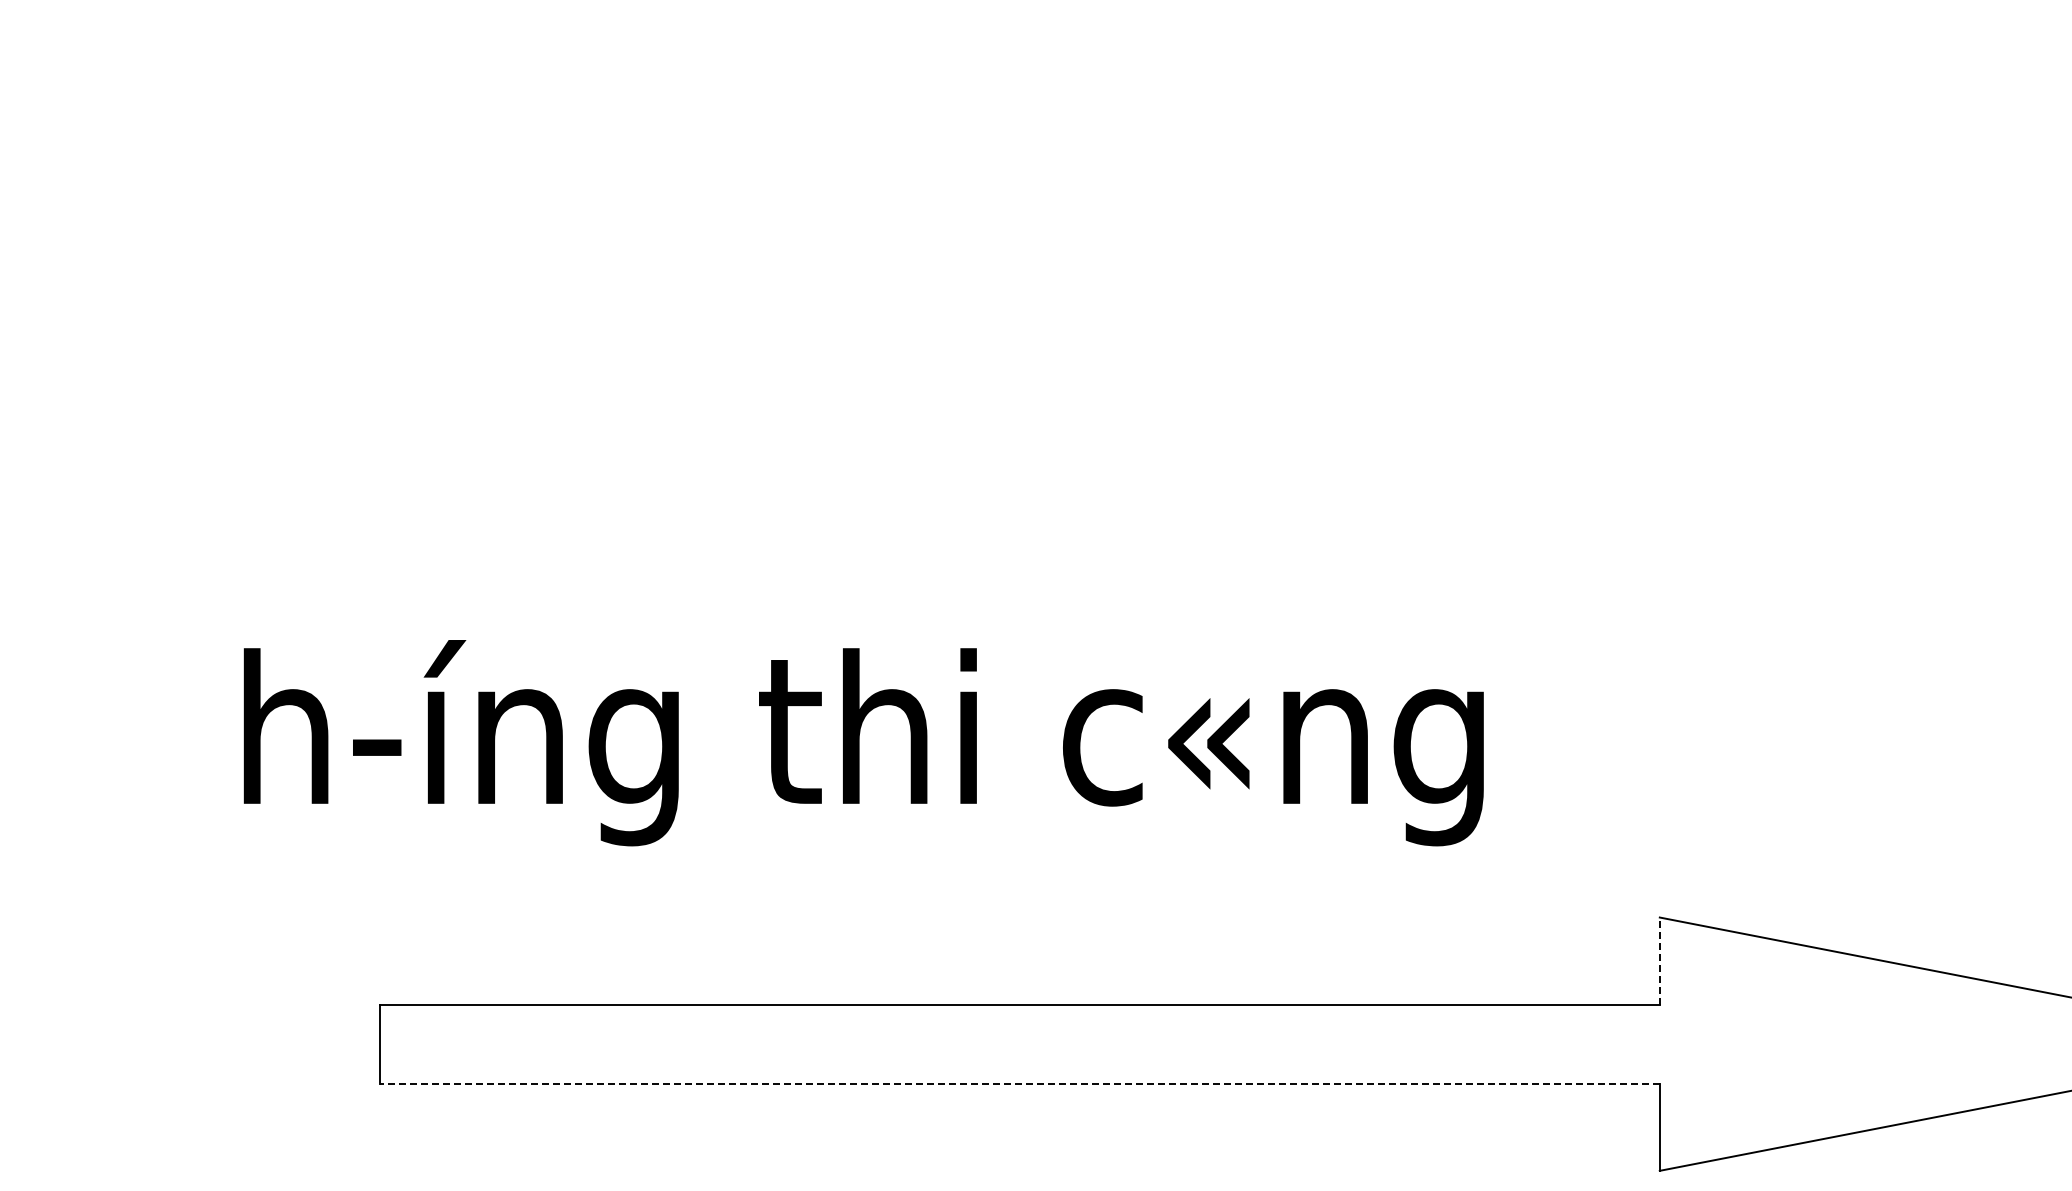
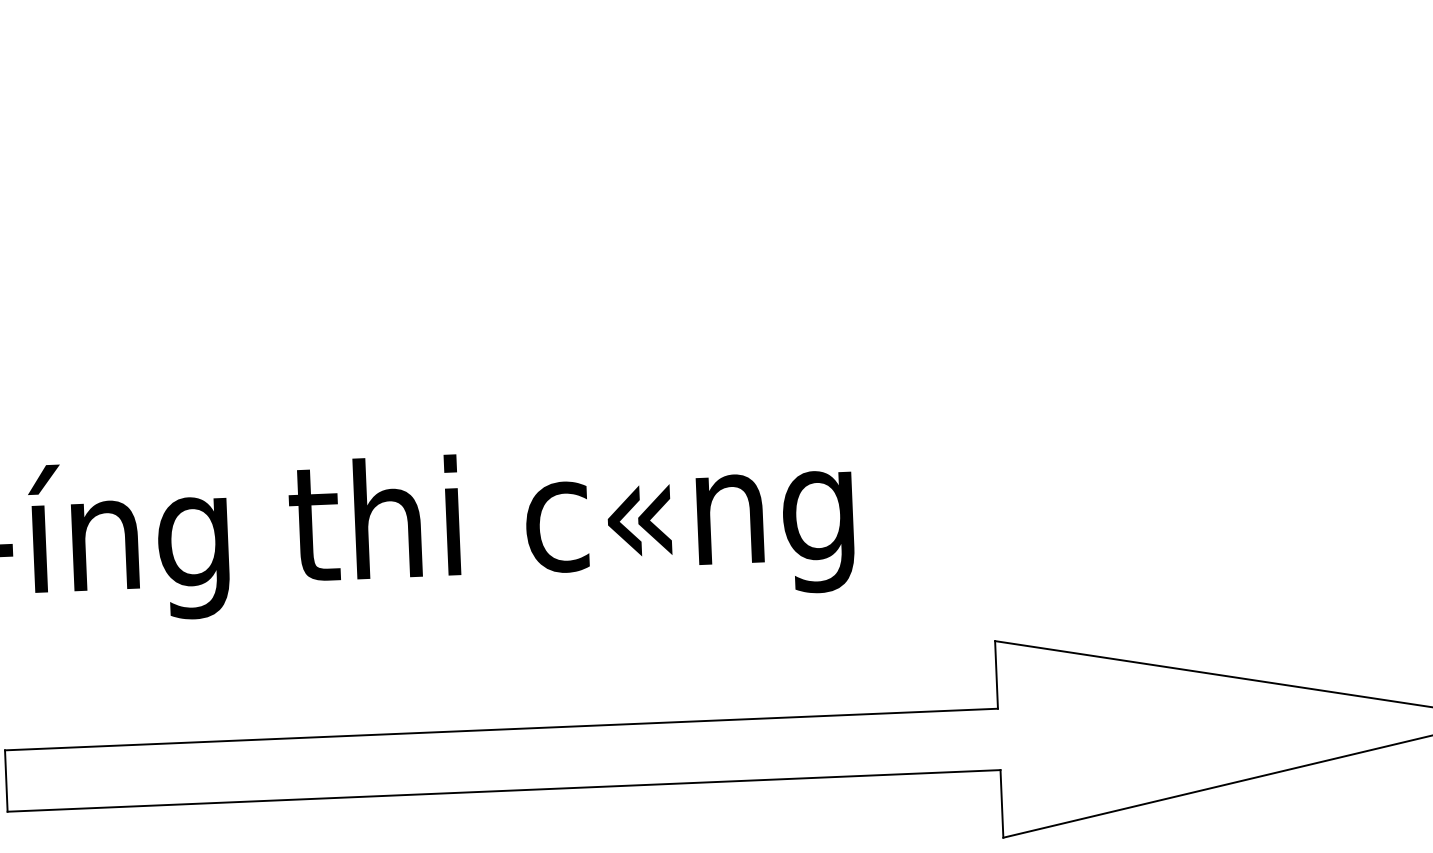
line: (1659, 961) -> (996, 675), dashed -> solid
line: (1020, 1083) -> (504, 790), dashed -> solid

